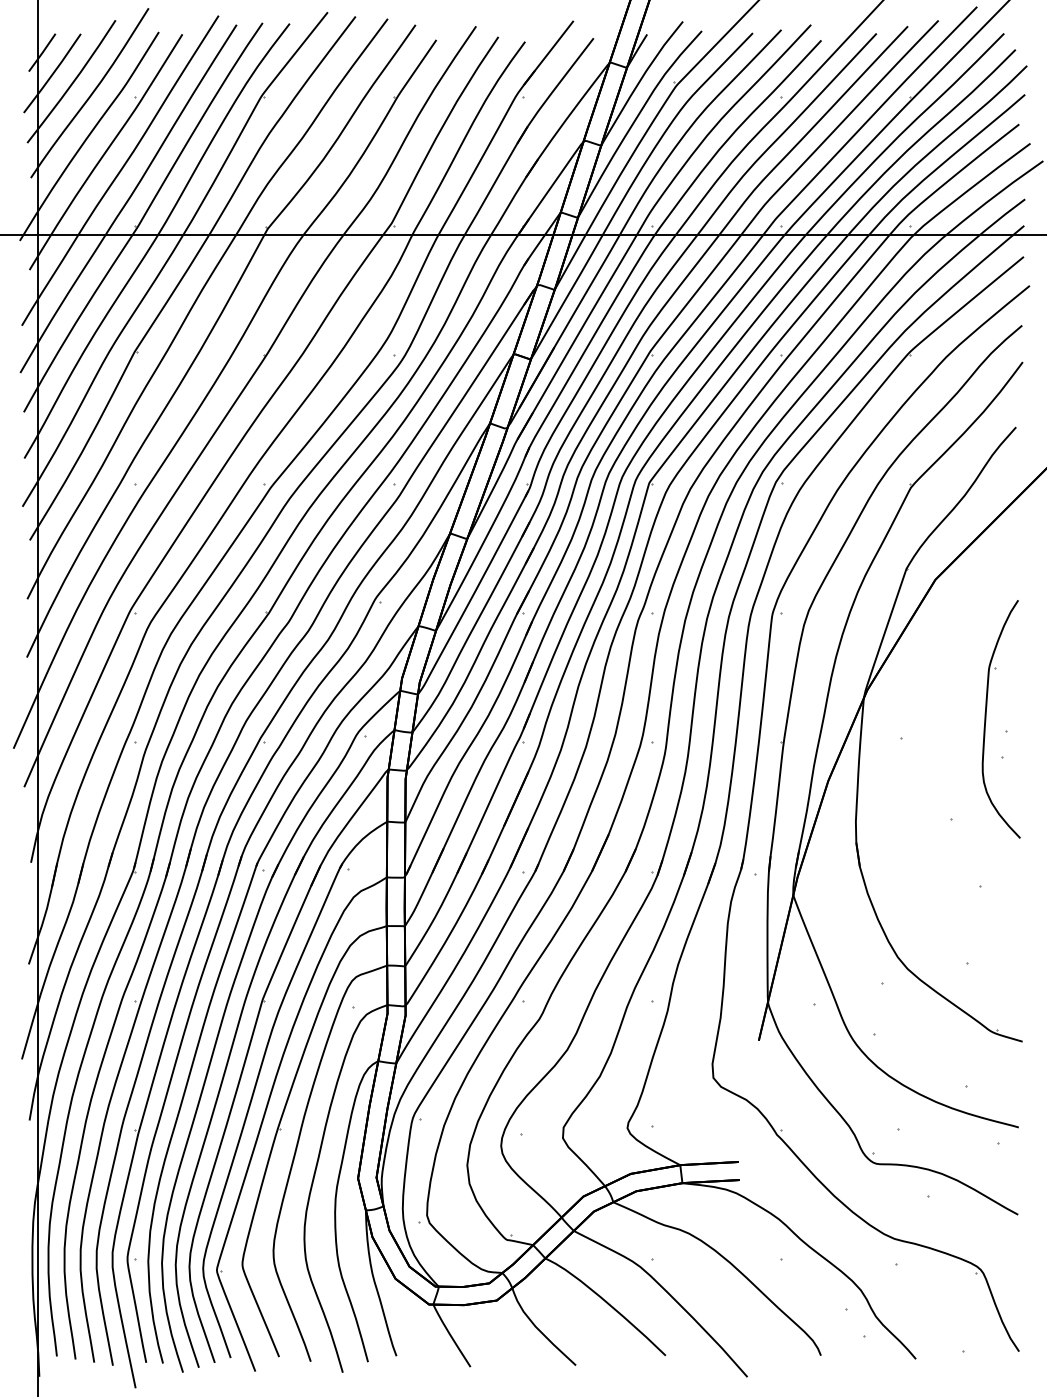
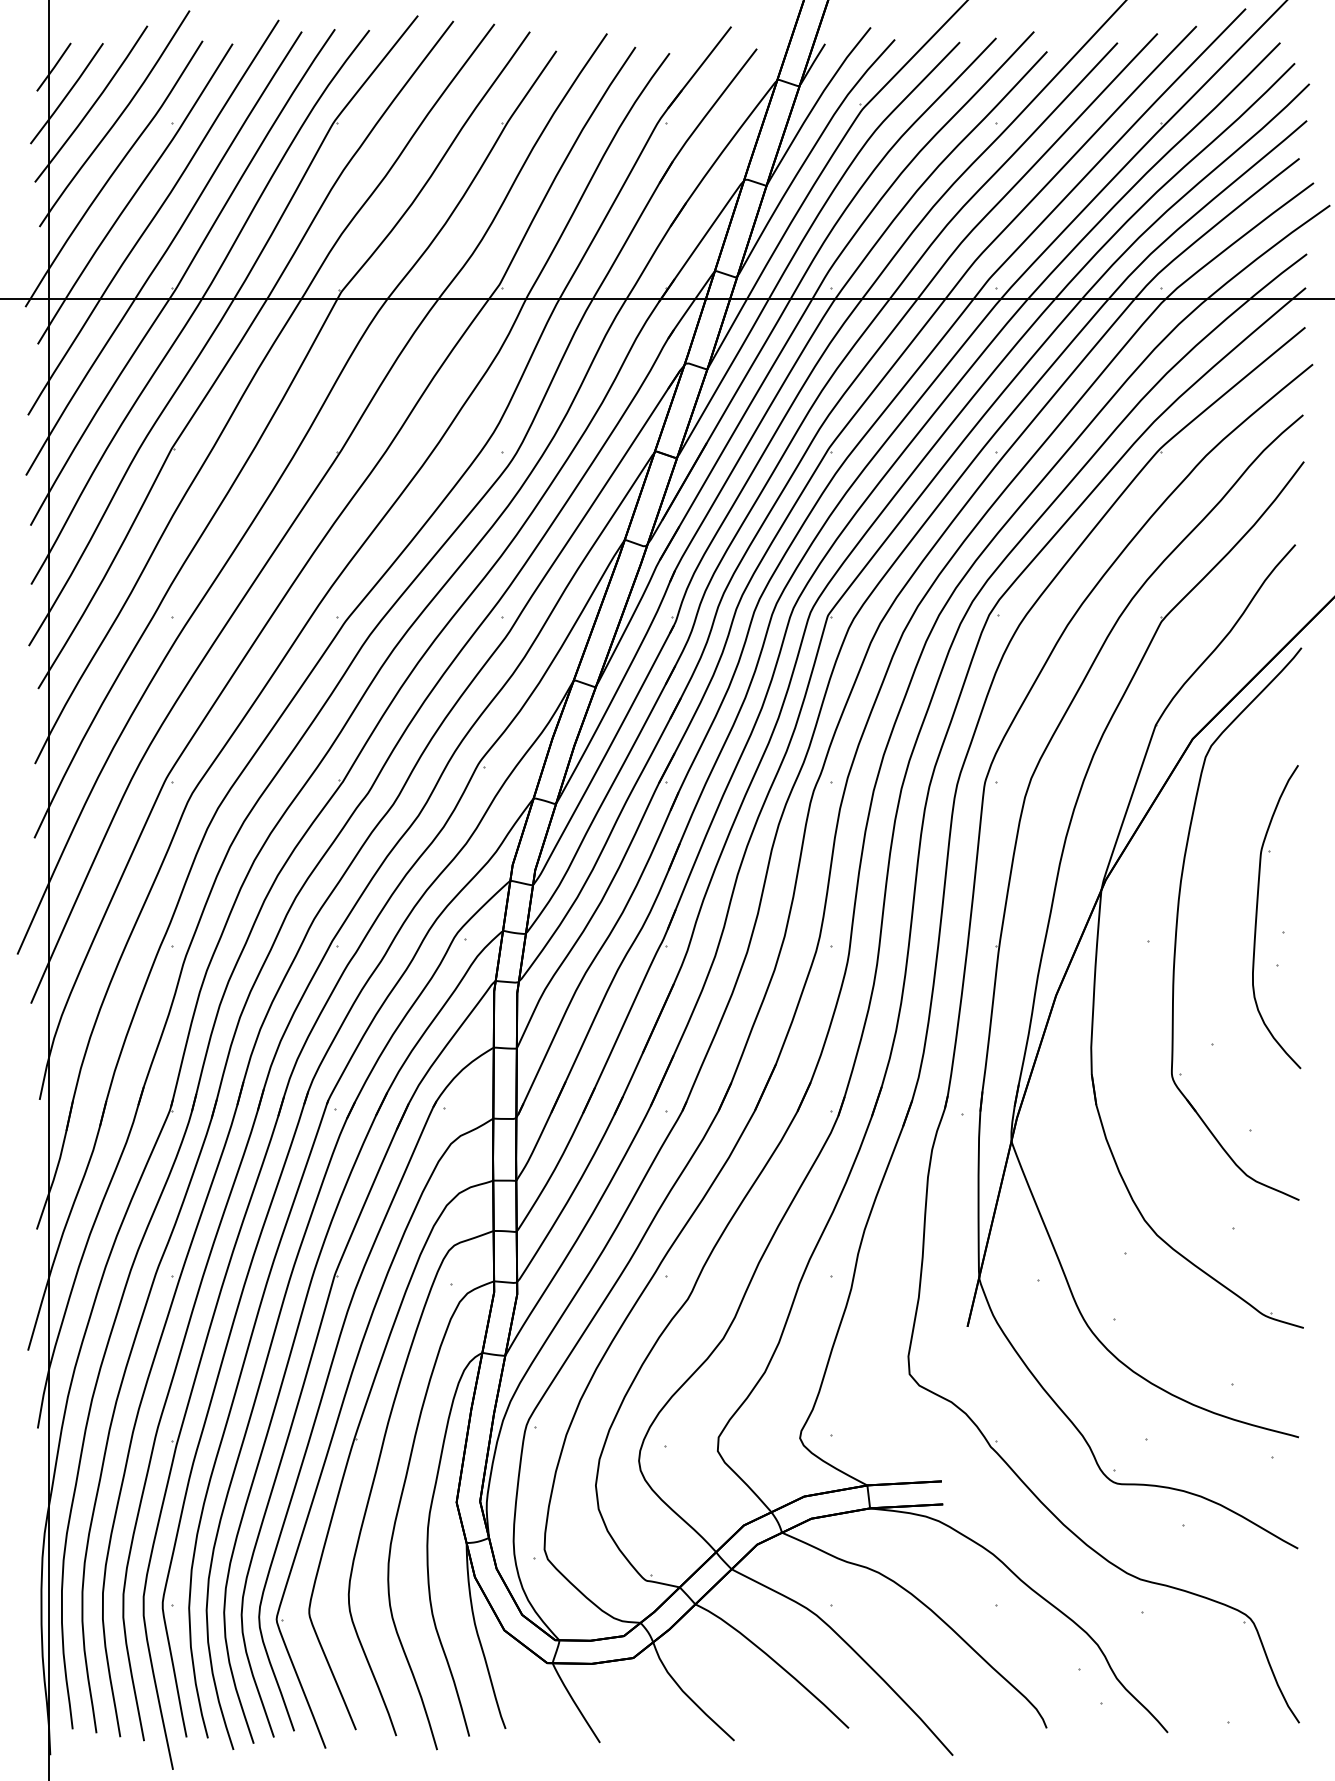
part: (924, 720) -> (1178, 918), added

